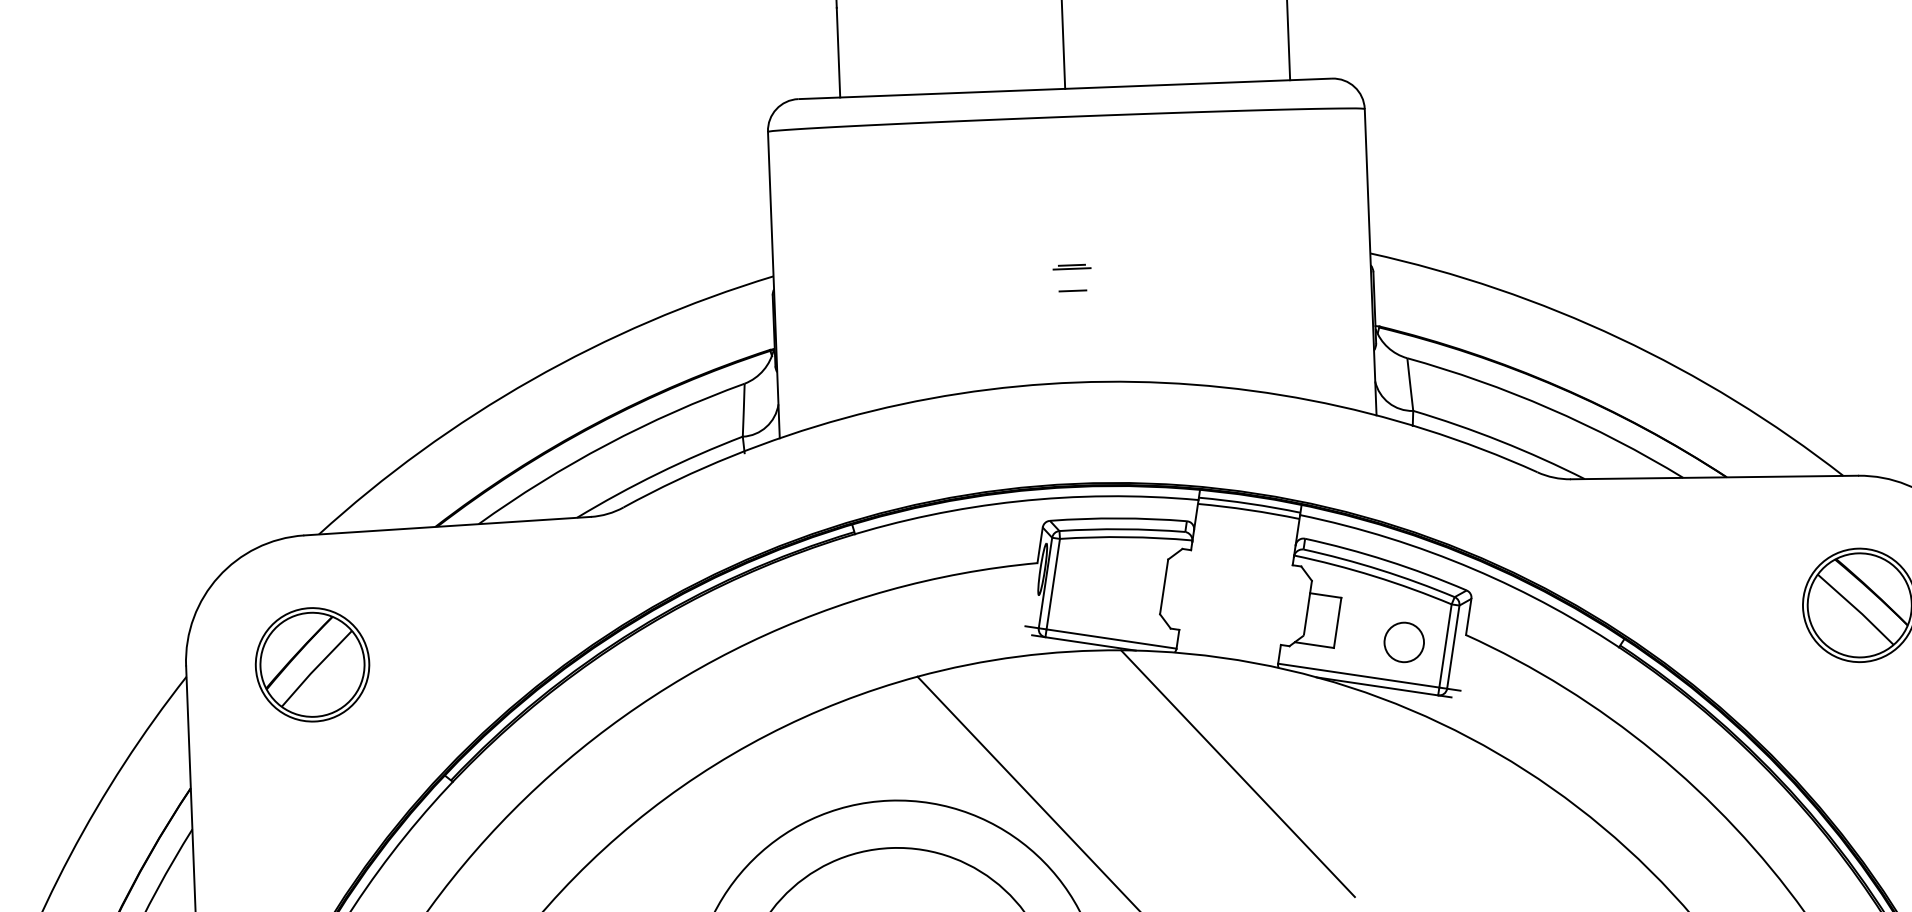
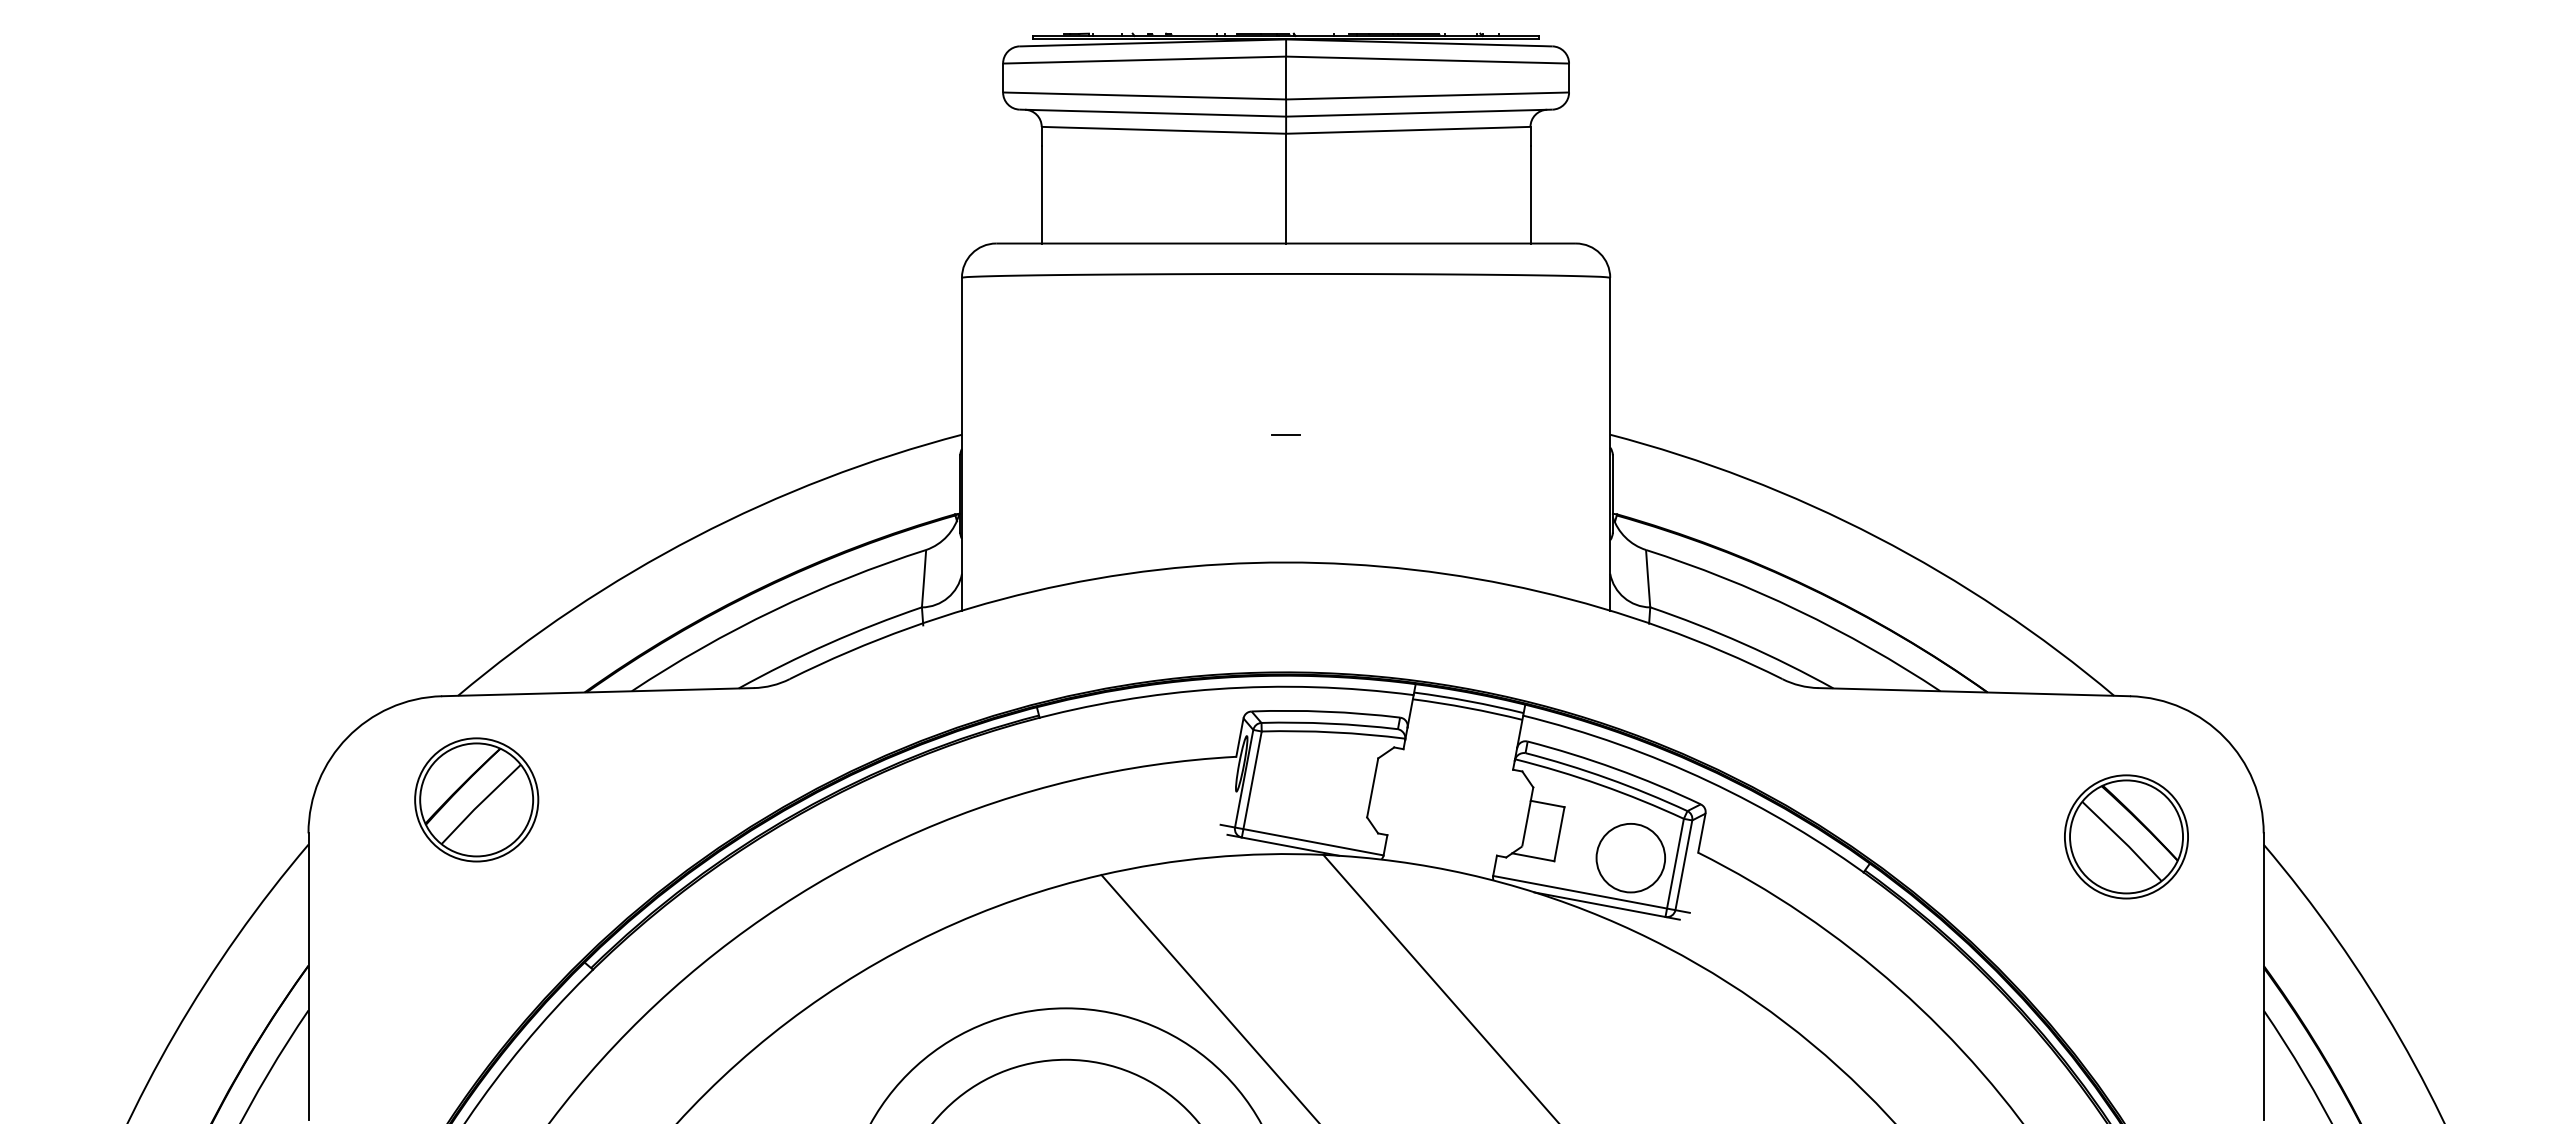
line: (1072, 269) -> (1286, 439), removed
line: (1072, 291) -> (1285, 463), removed
circle: (1403, 641) -> (1630, 857), size x1.6
part: (312, 664) -> (476, 799), moved

